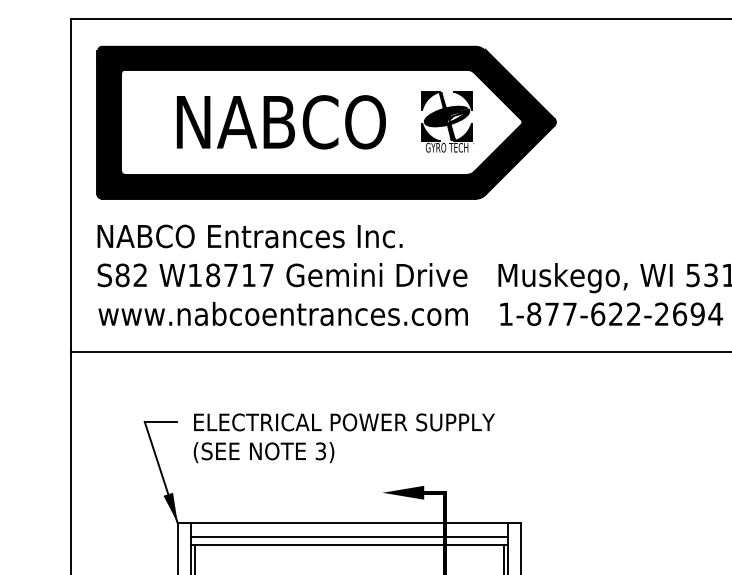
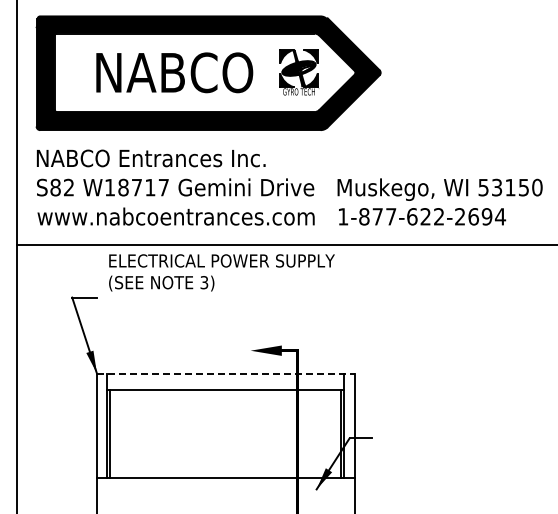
text: (343, 437) -> (221, 272), moved
line: (349, 523) -> (225, 373), solid -> dashed
line: (349, 536) -> (225, 383), removed

